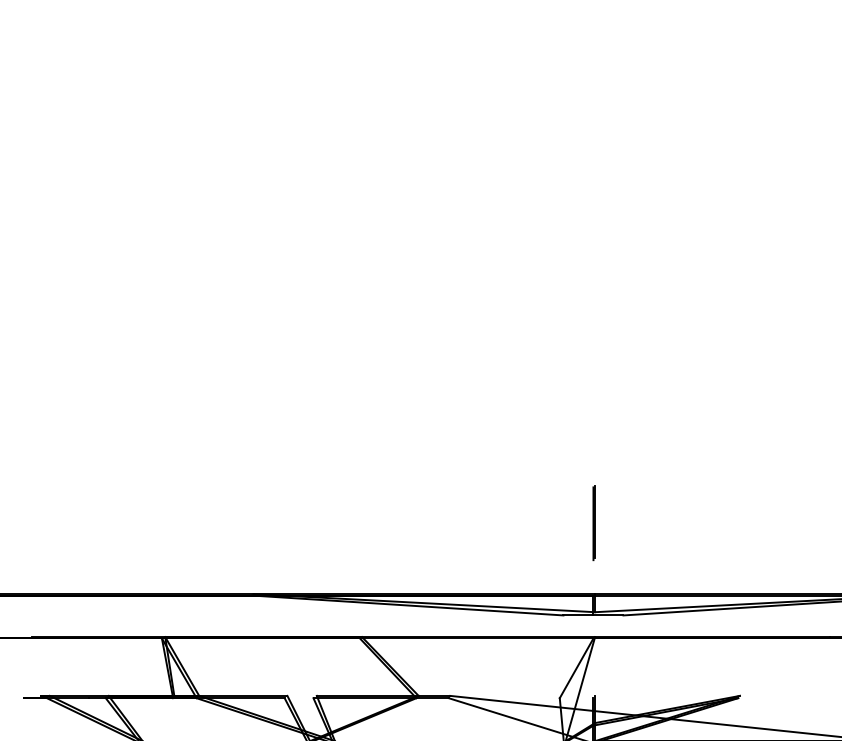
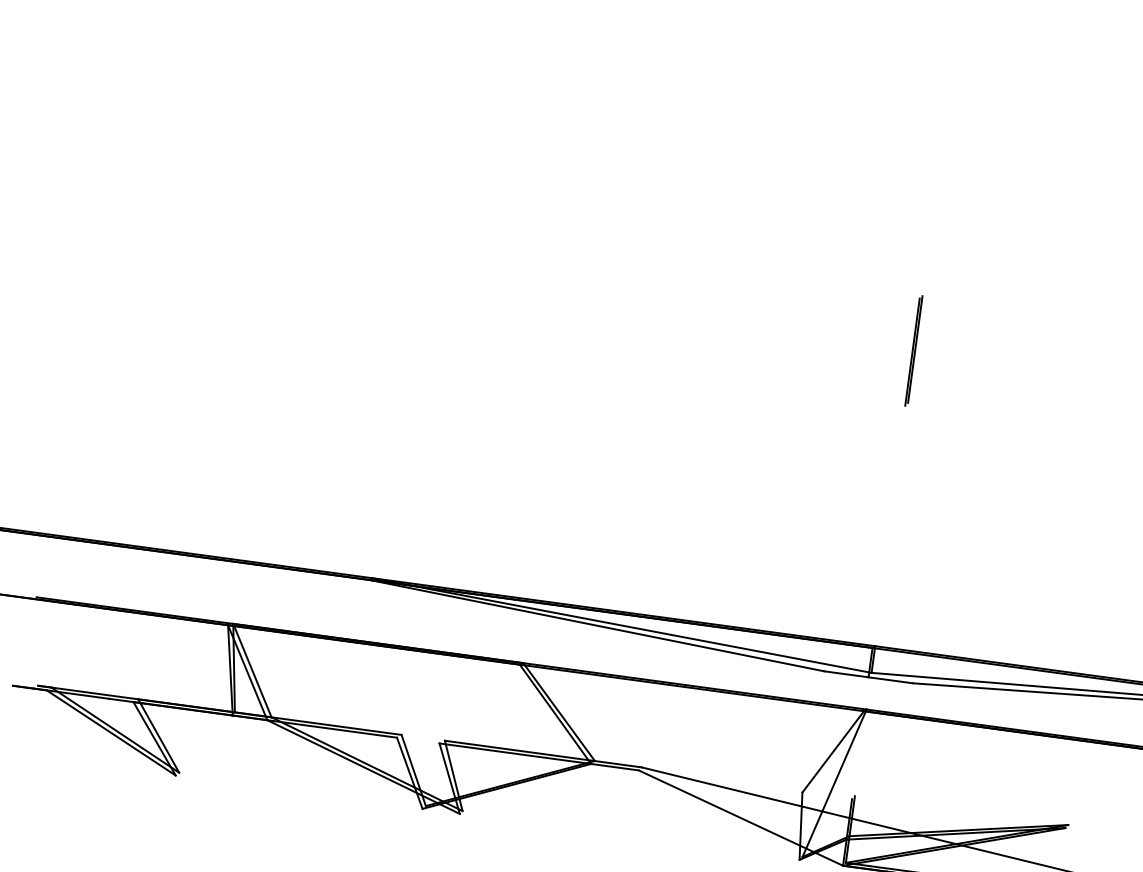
line: (593, 523) -> (912, 351), moved

